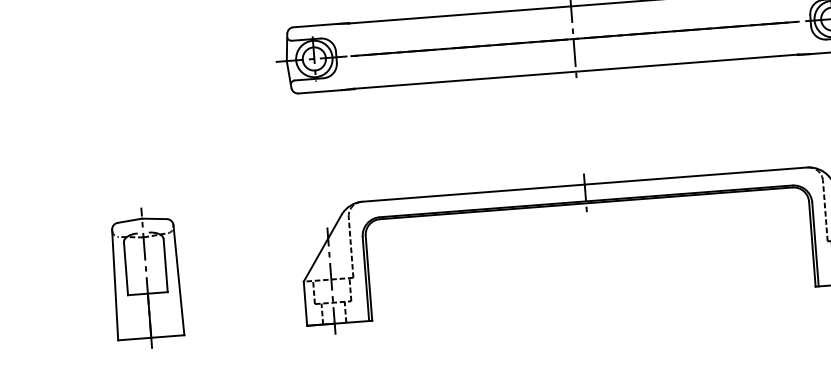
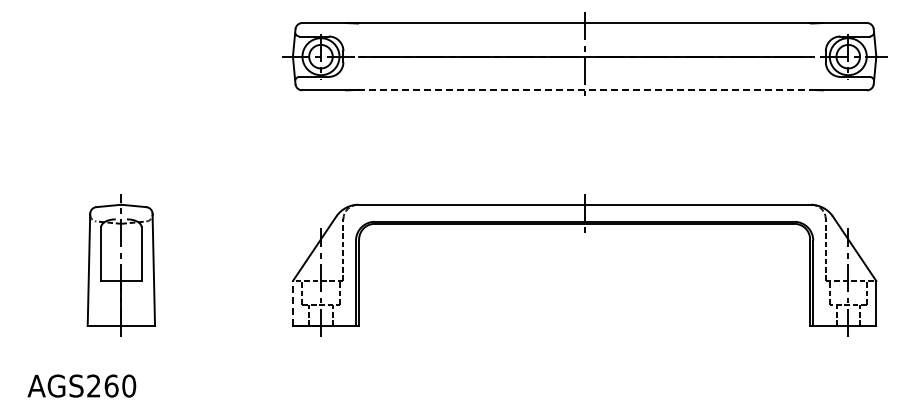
line: (575, 71) -> (584, 89), solid -> dashed
part: (145, 278) -> (120, 265), moved
line: (305, 303) -> (292, 303), solid -> dashed

